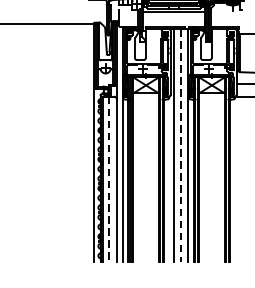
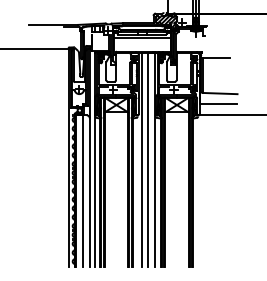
line: (180, 145) -> (148, 160), dashed -> solid
line: (109, 179) -> (82, 191), dashed -> solid

